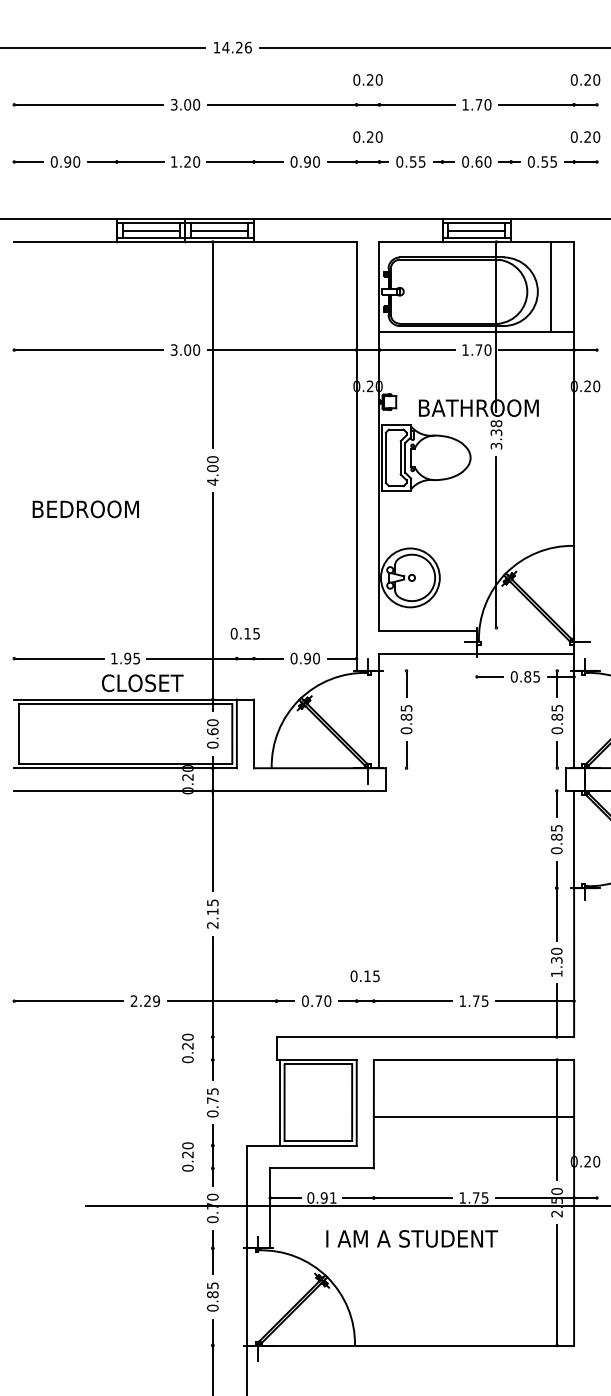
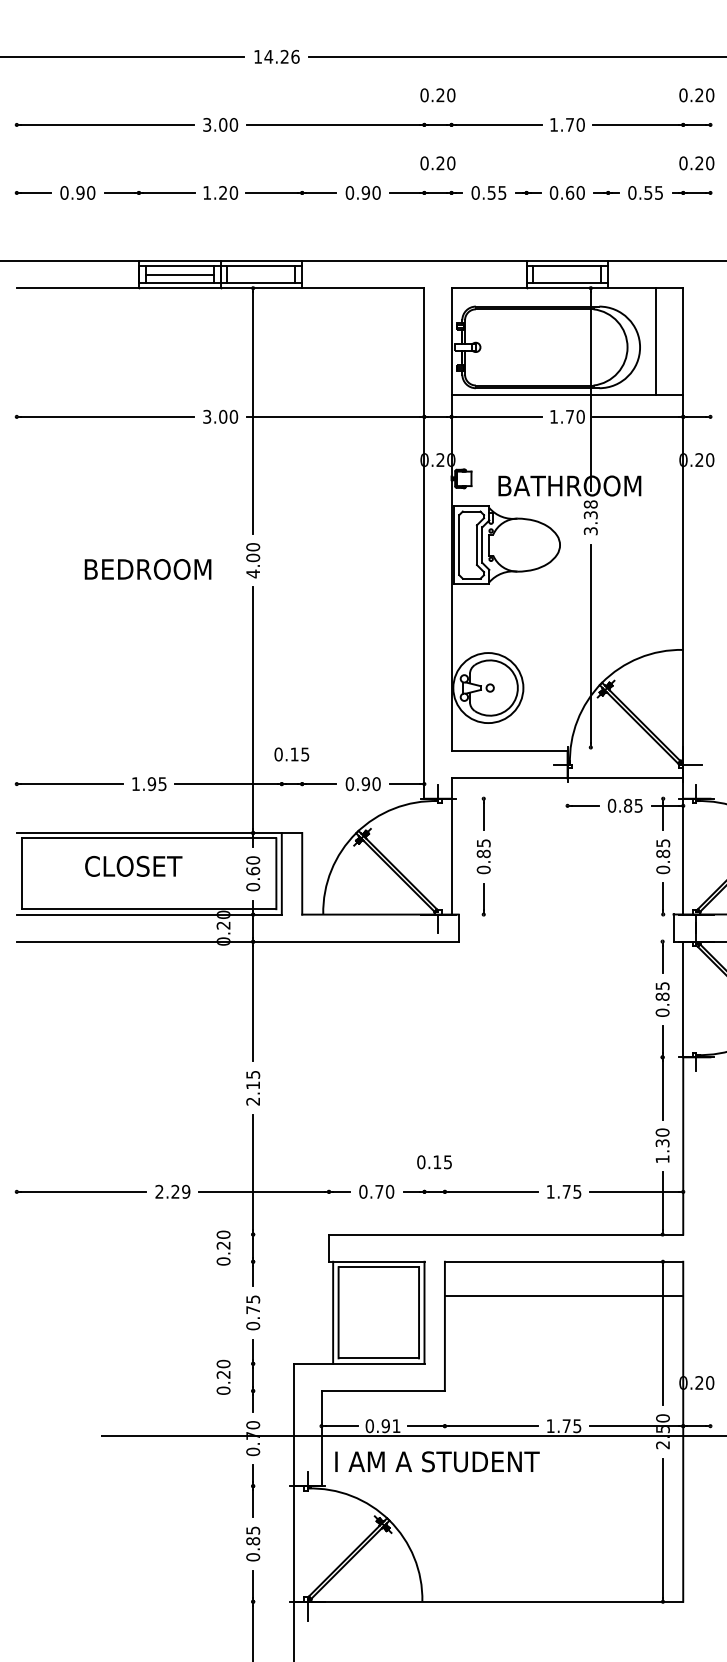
line: (219, 230) -> (261, 274), removed
line: (476, 230) -> (567, 274), removed
text: (85, 509) -> (147, 569), moved
text: (142, 683) -> (133, 866), moved
line: (473, 1116) -> (563, 1295), moved
text: (412, 1238) -> (437, 1461), moved

